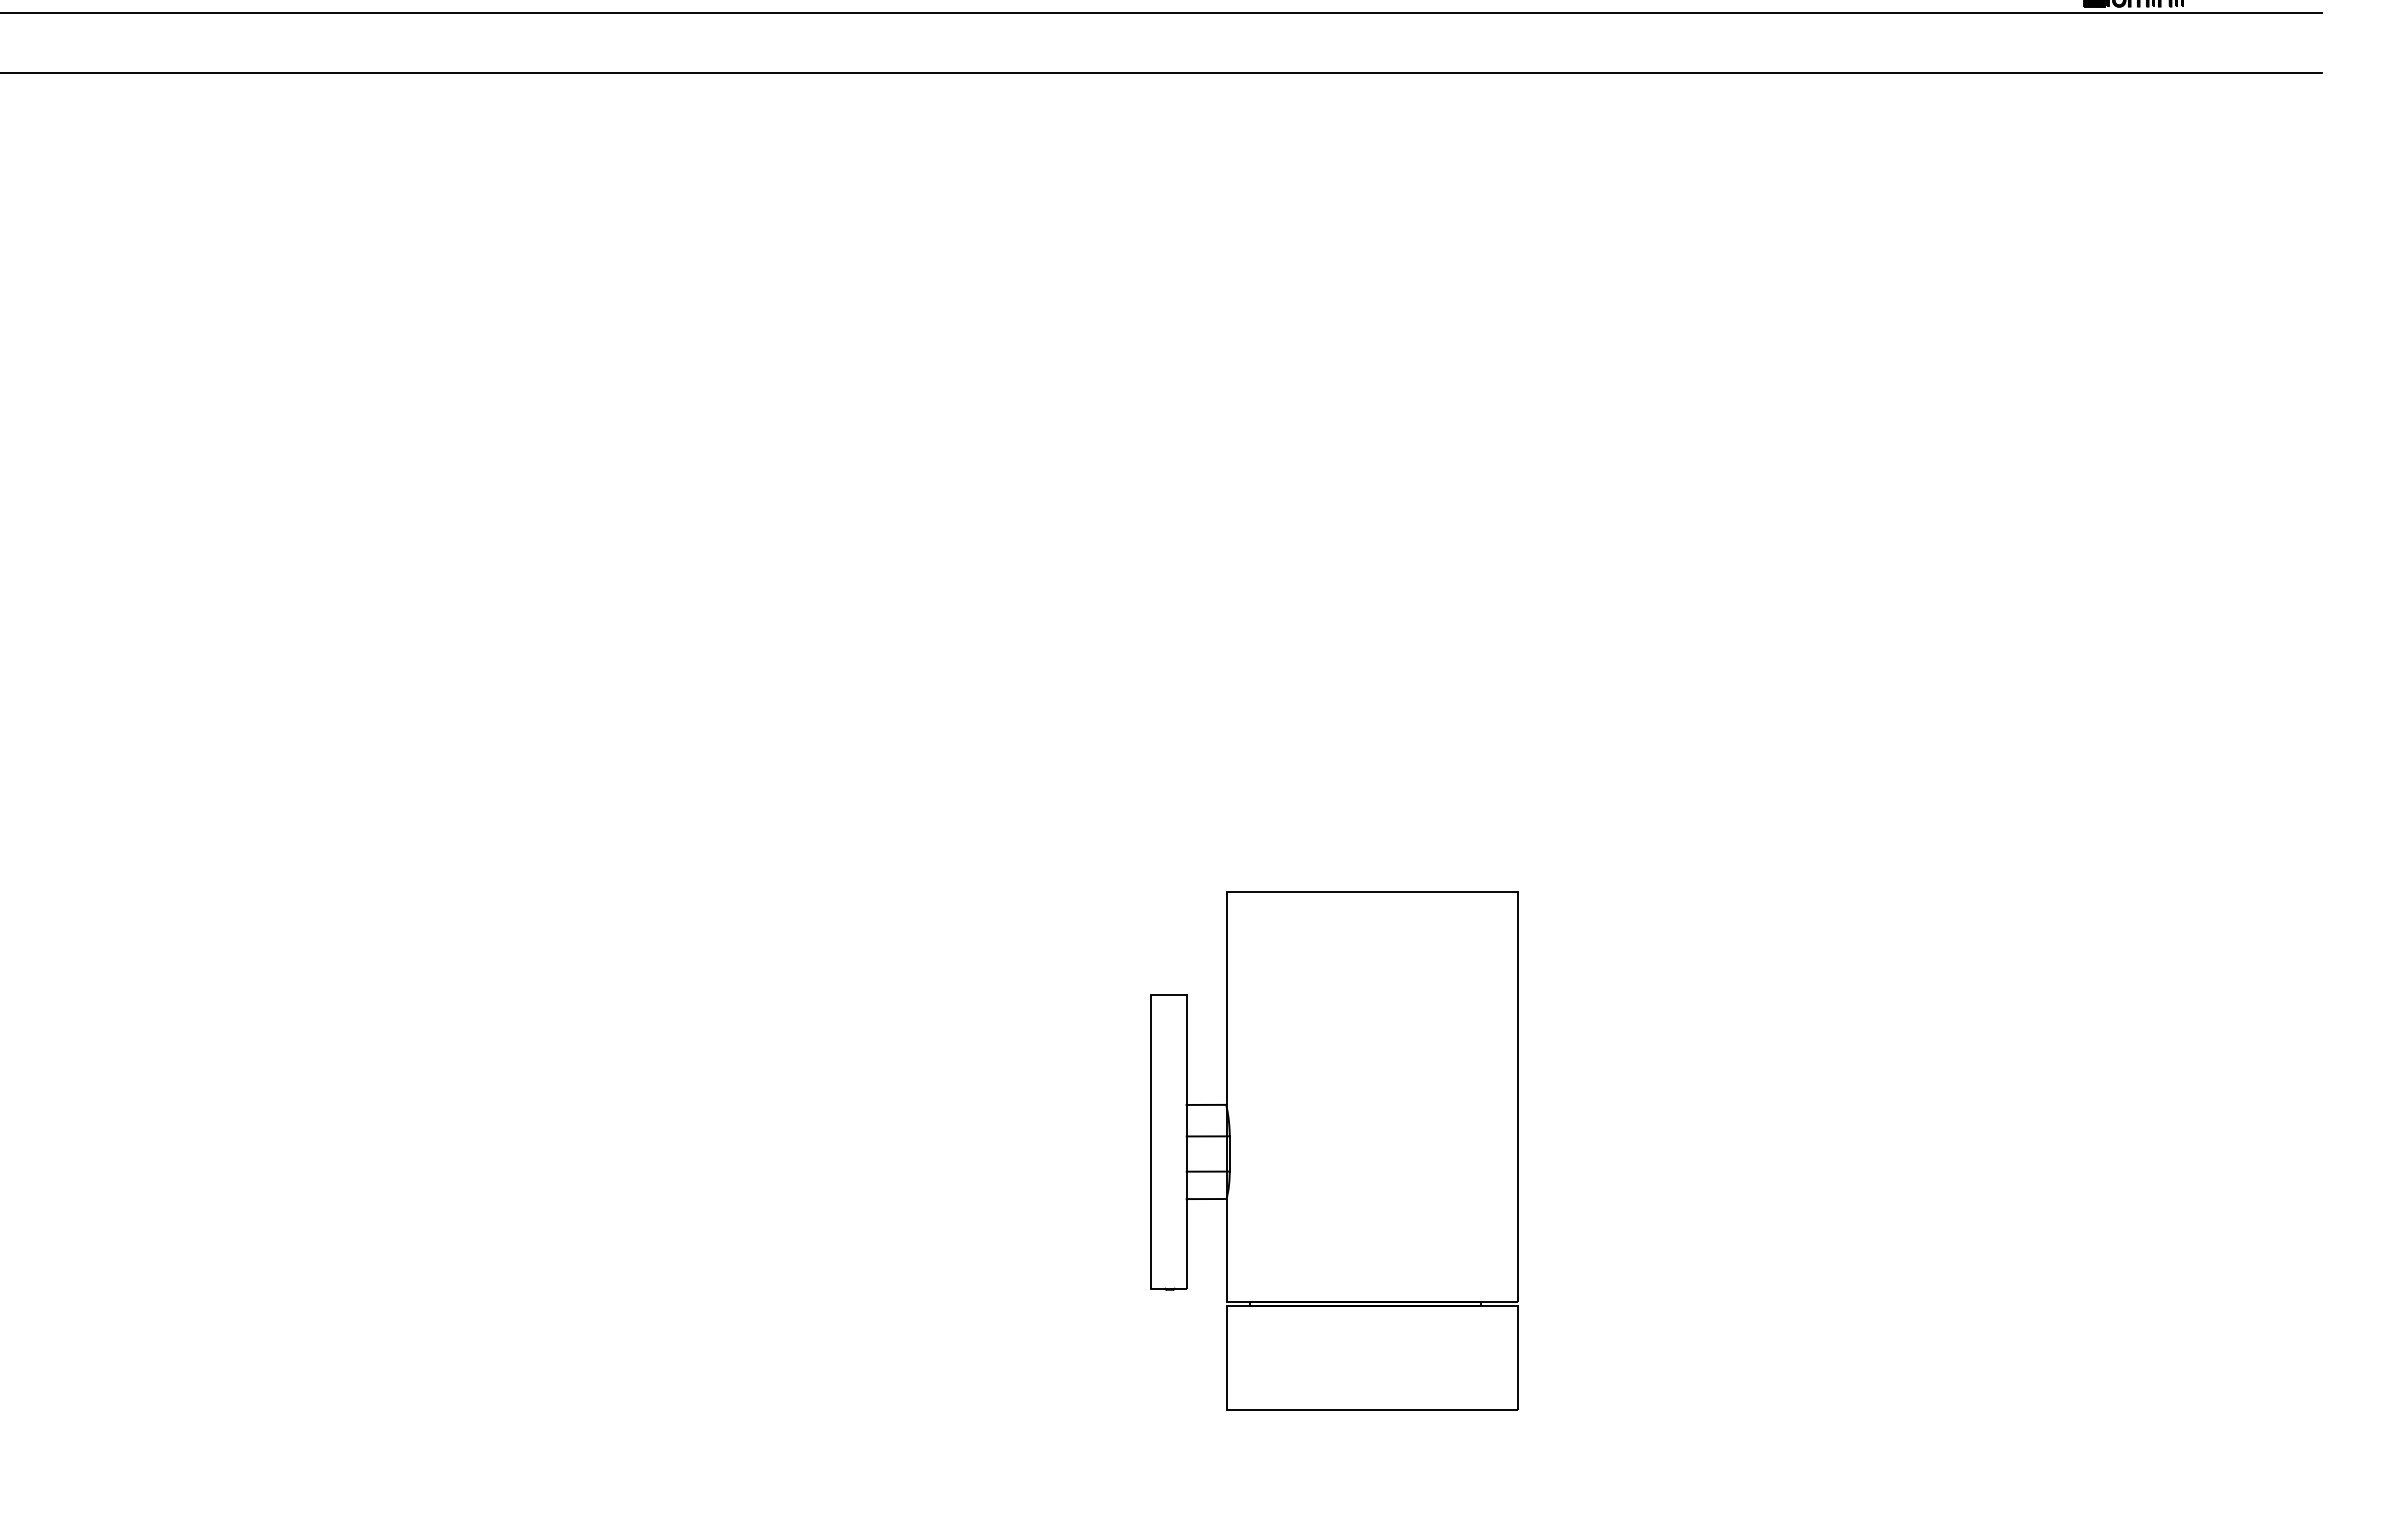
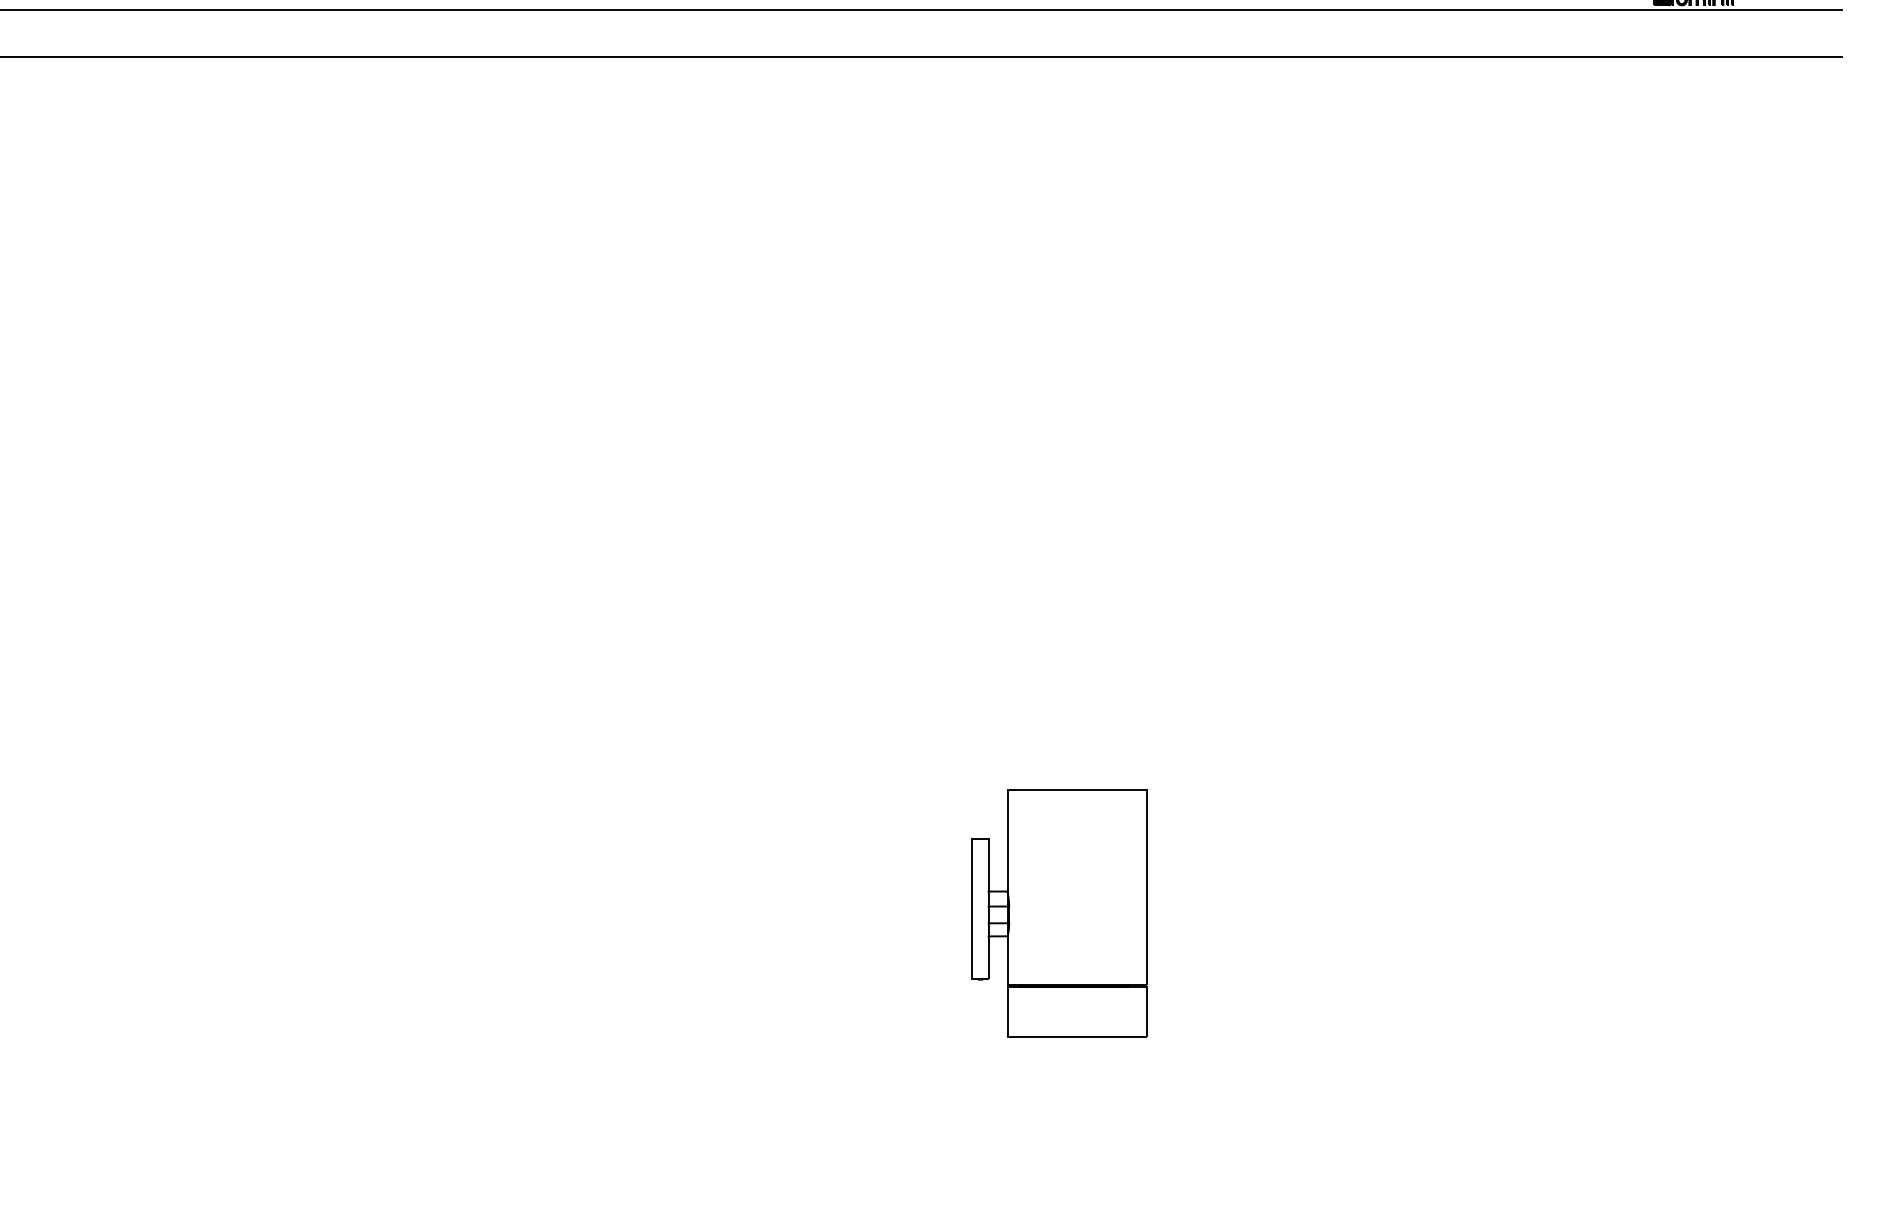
part: (1333, 1151) -> (1058, 913), size x0.6

